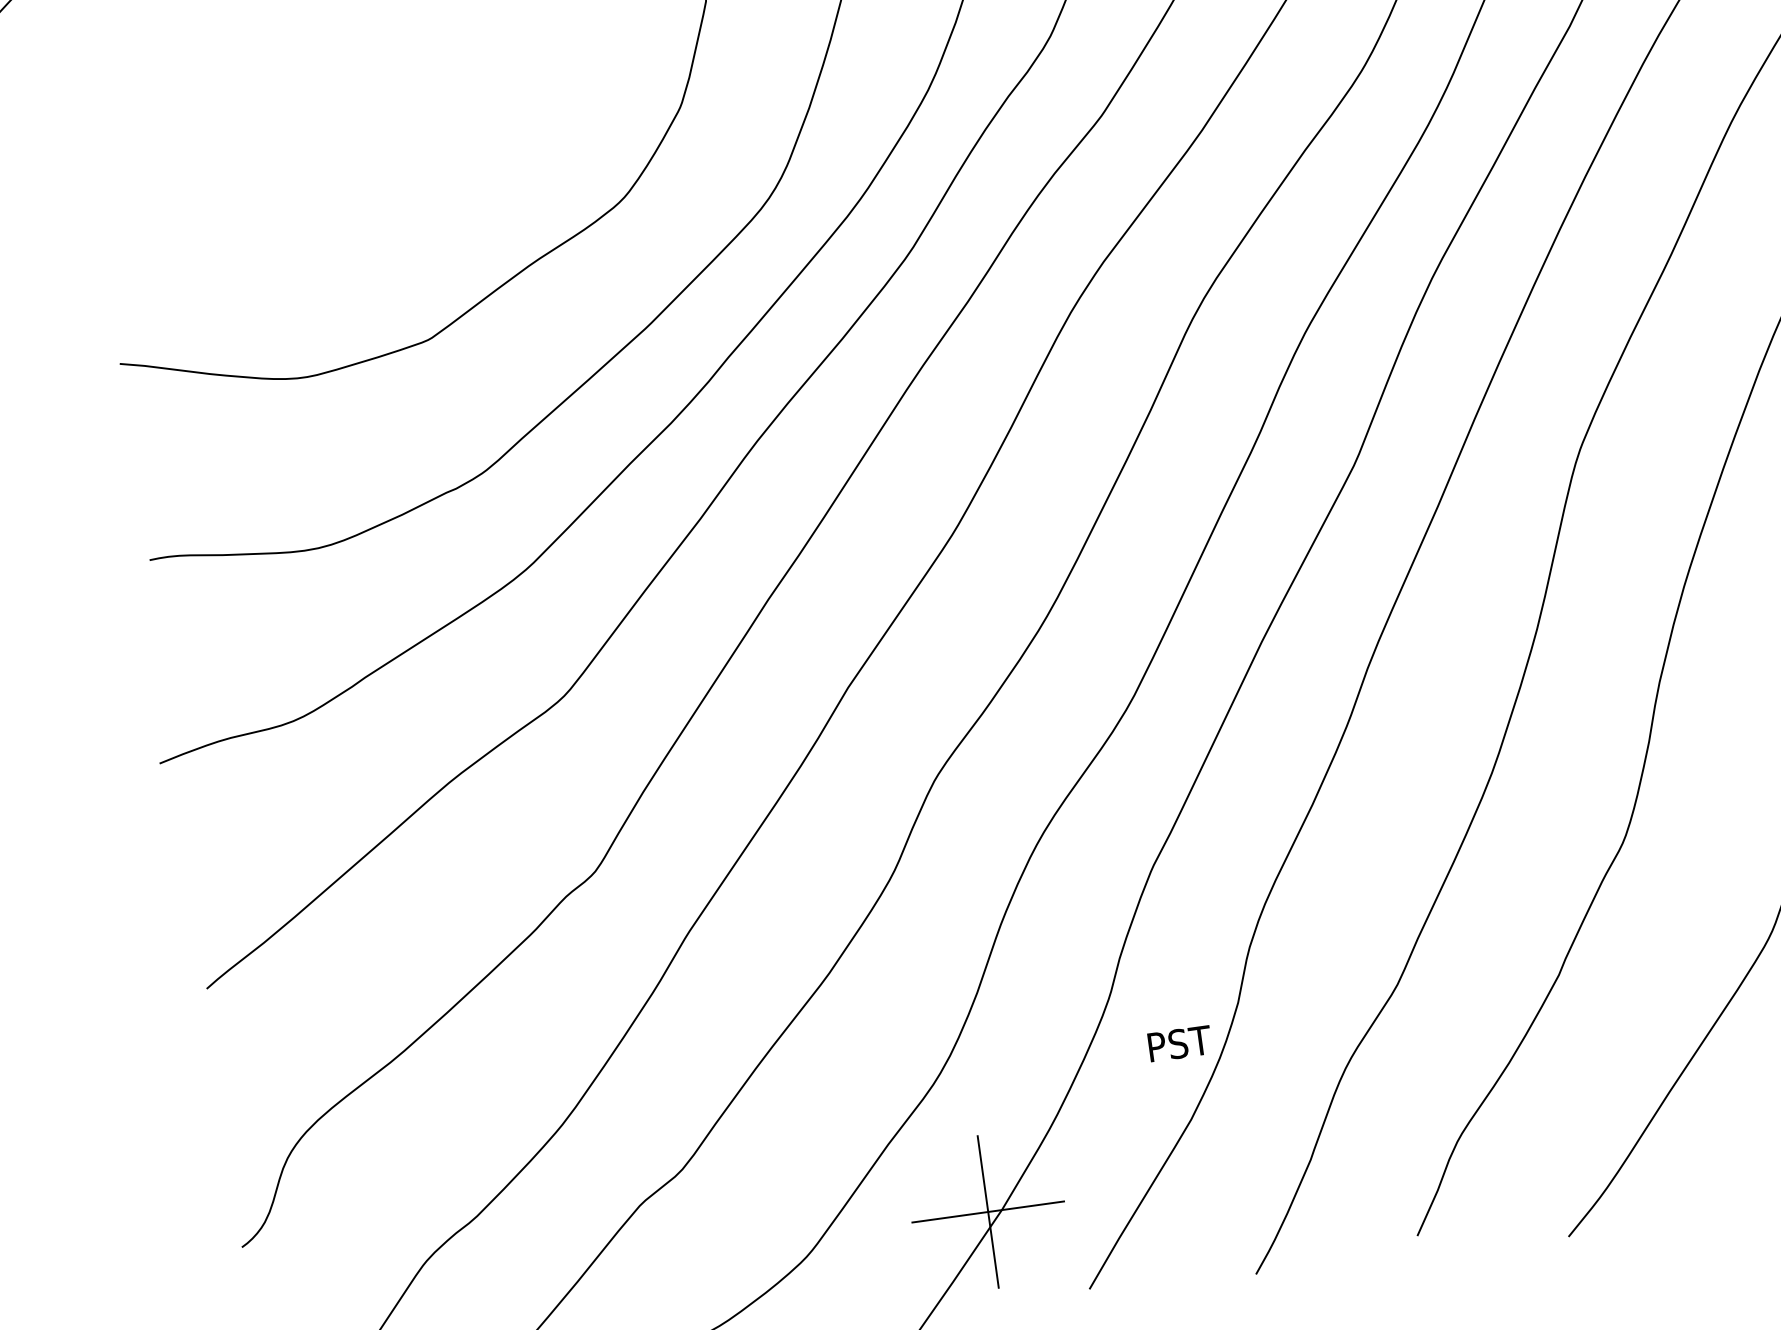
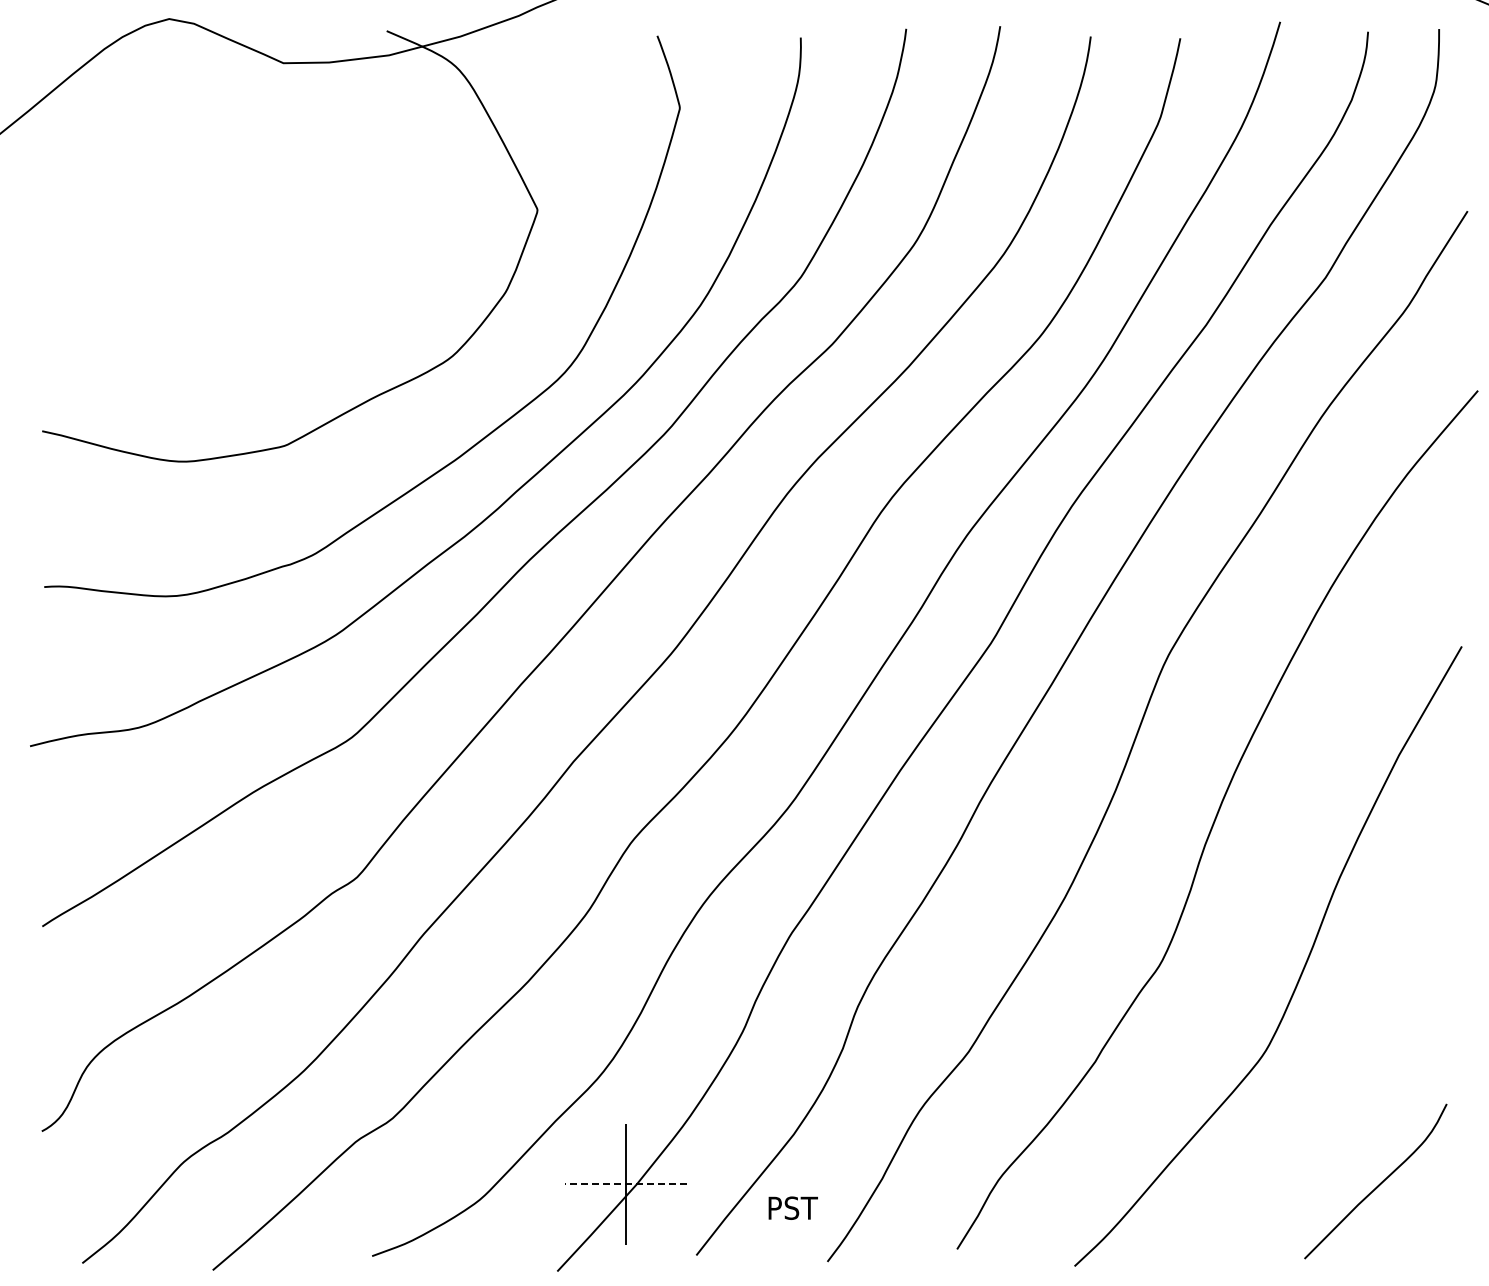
text: (1178, 1042) -> (792, 1207), moved
line: (987, 1212) -> (625, 1184), solid -> dashed

